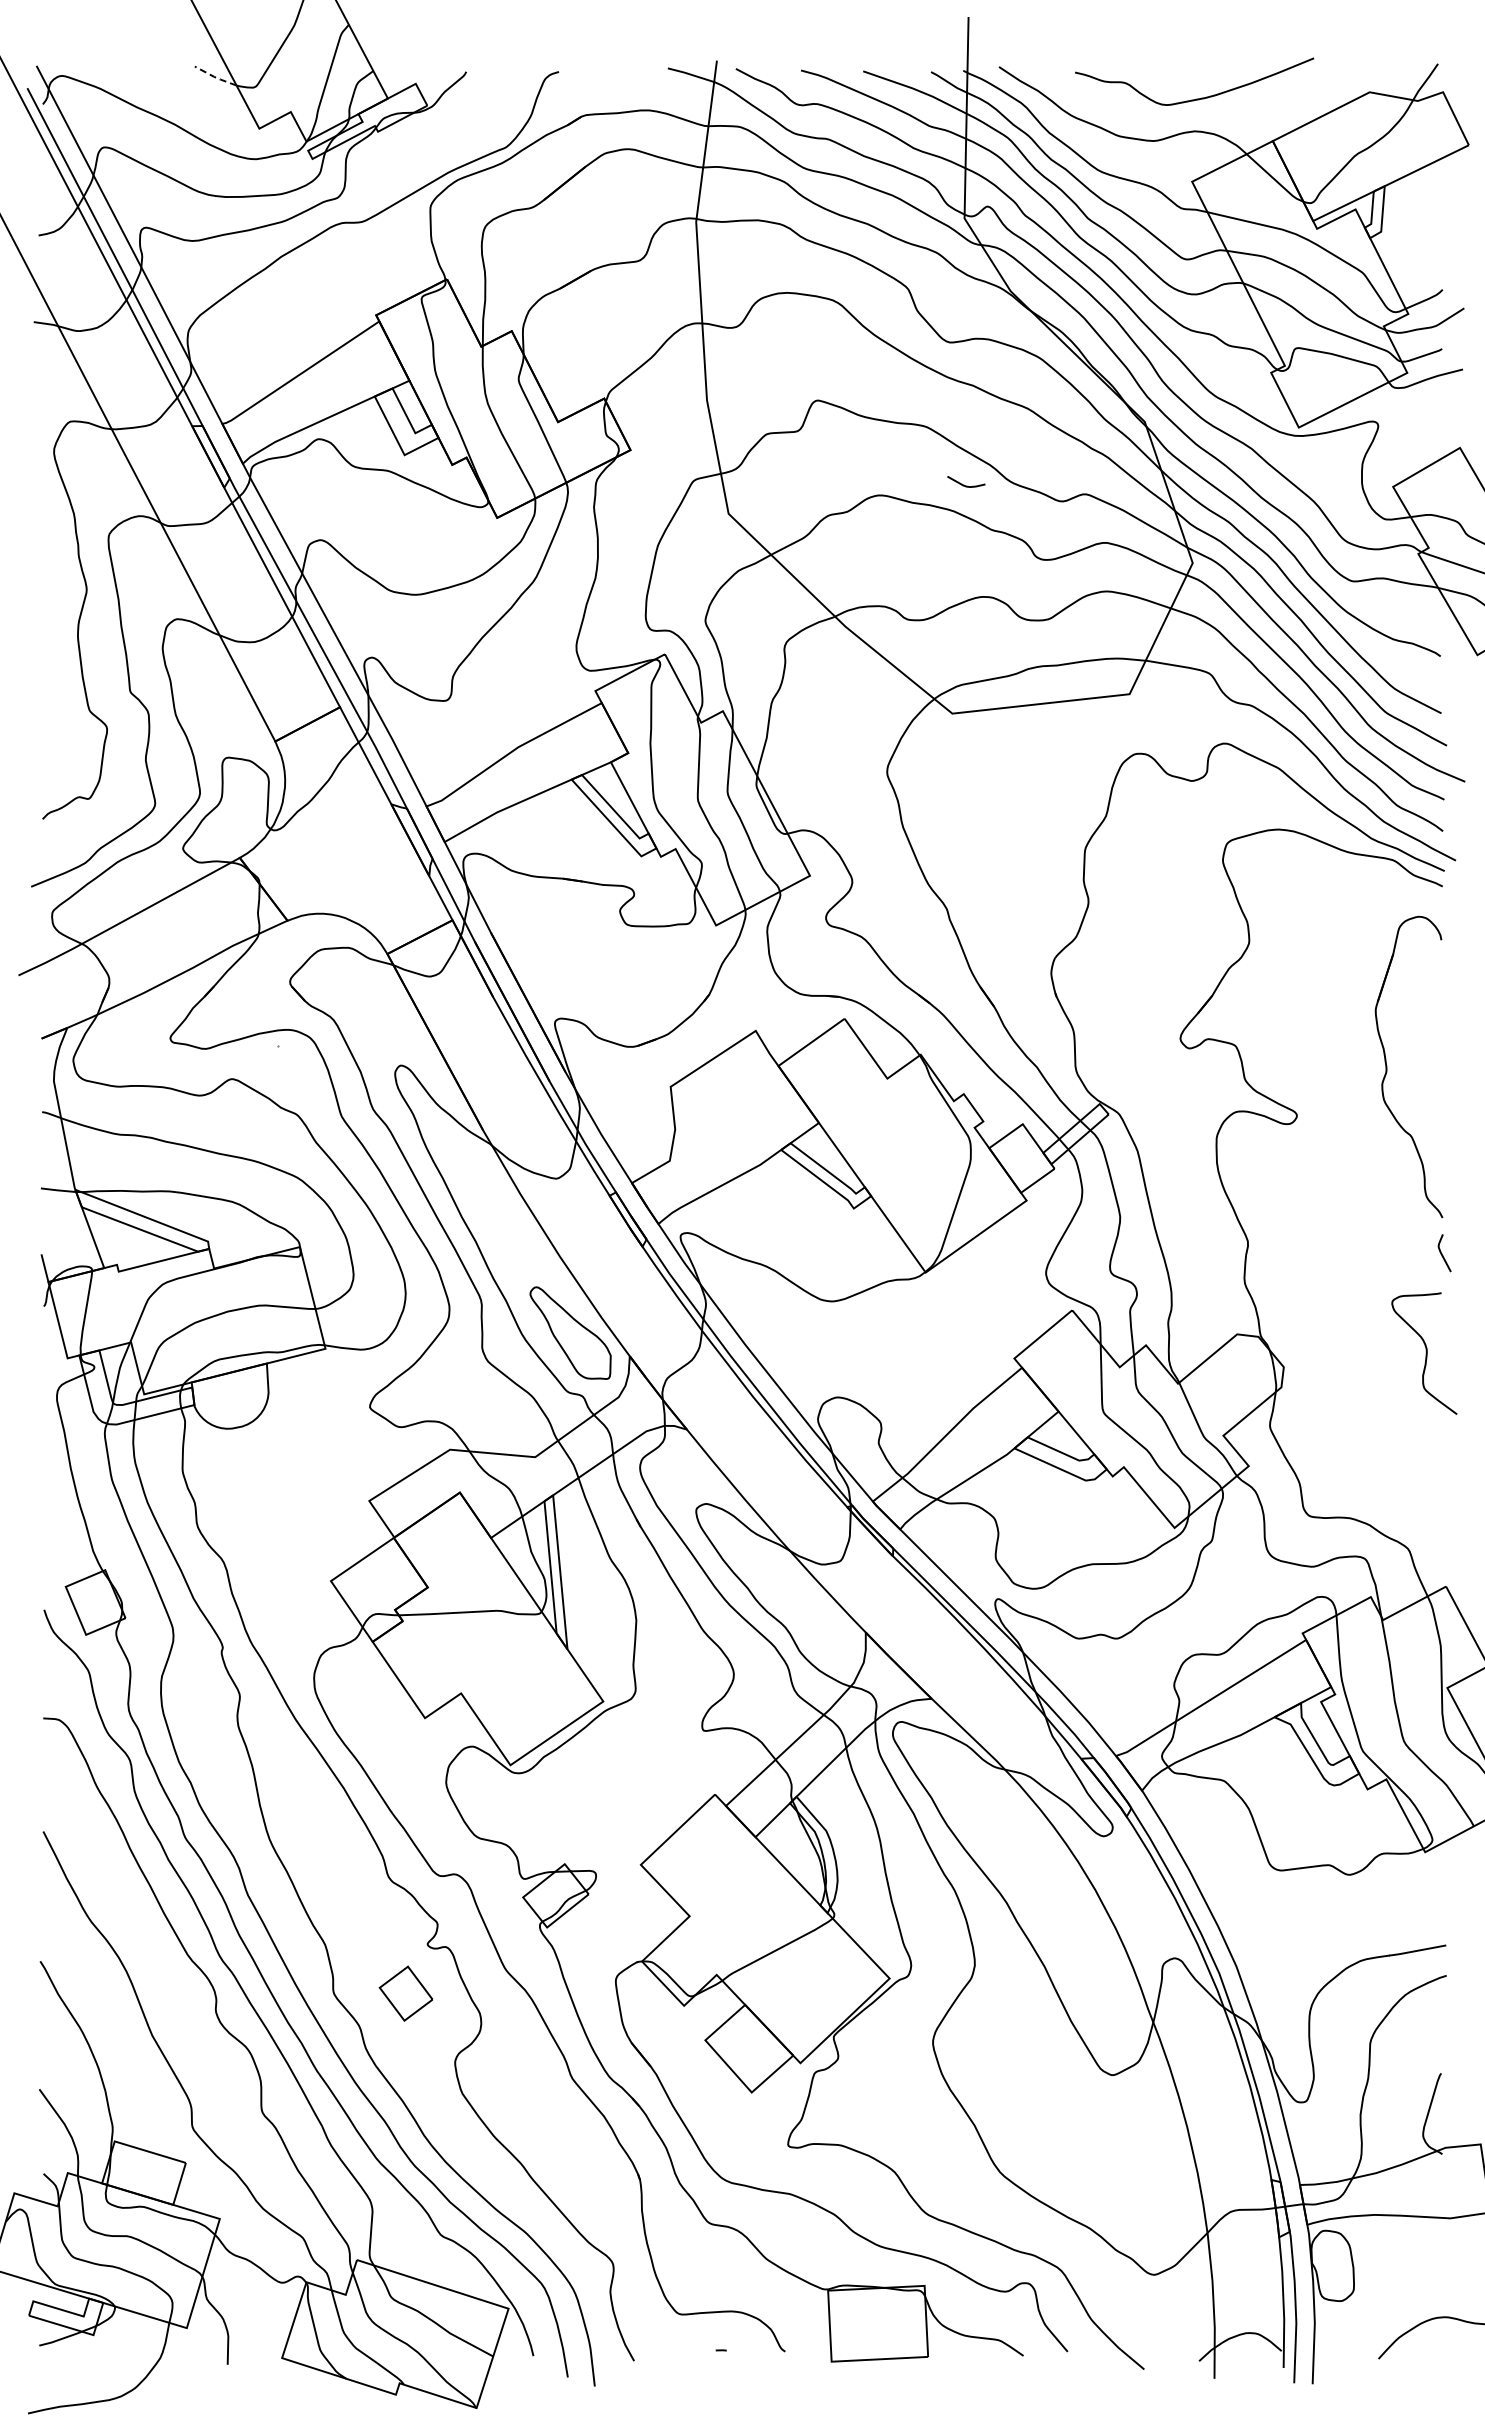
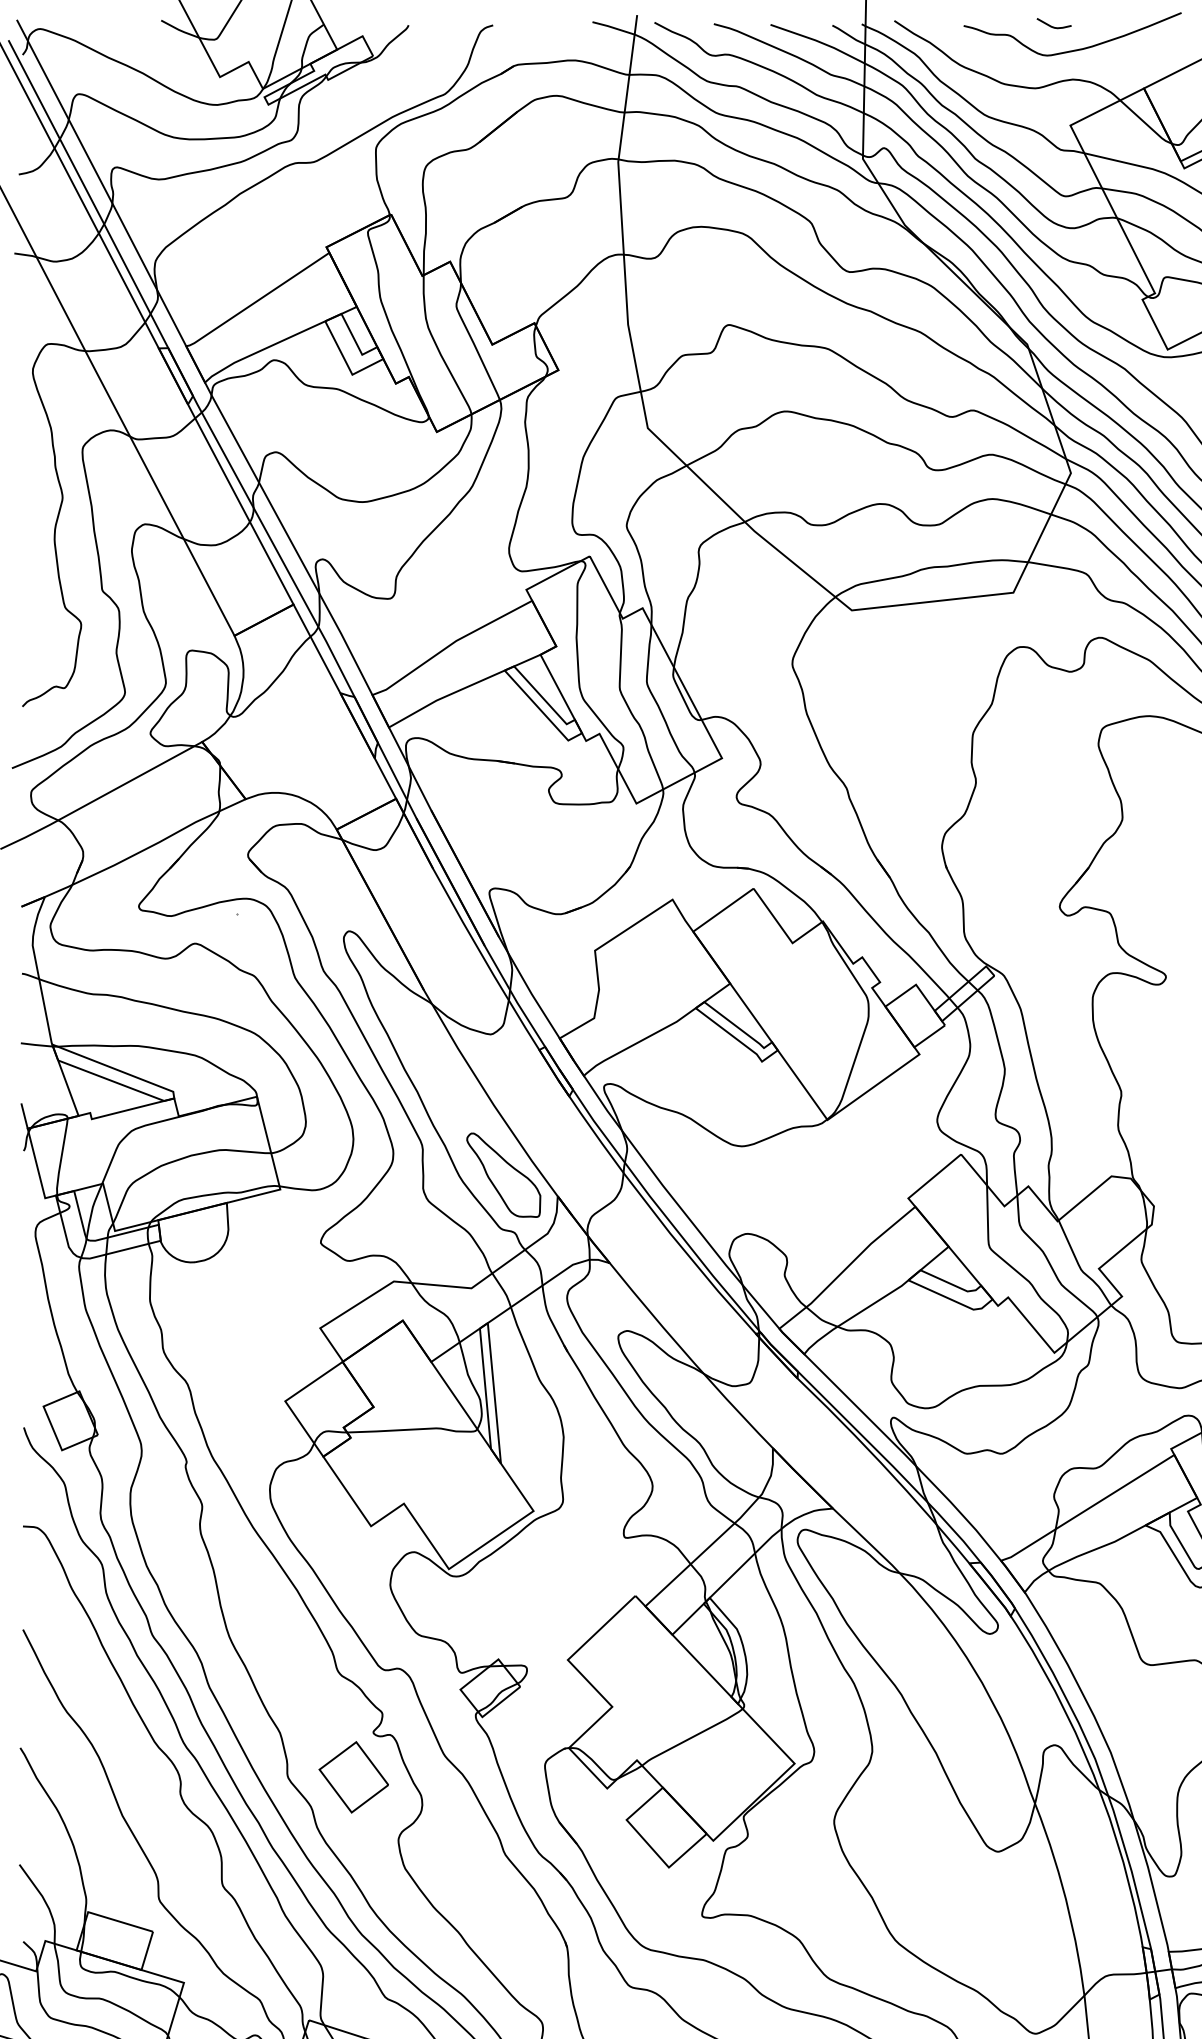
line: (215, 77) -> (180, 30), dashed -> solid
curve: (964, 484) -> (1052, 25), moved
part: (405, 1993) -> (353, 1777), size x1.43

